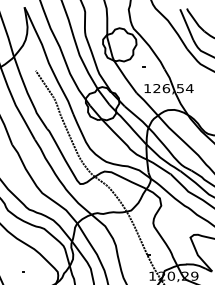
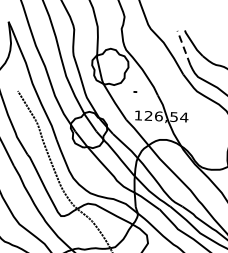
line: (186, 23) -> (183, 46), solid -> dashed

